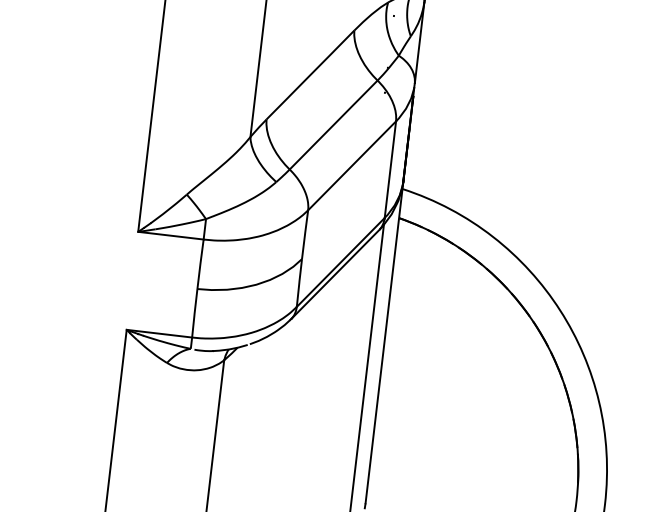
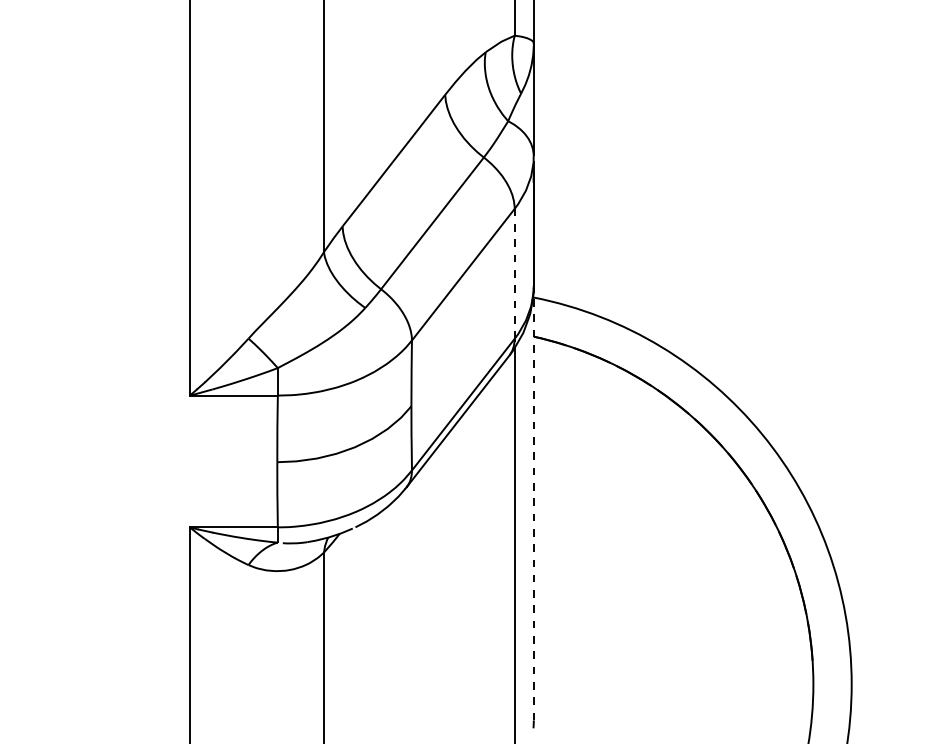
line: (390, 169) -> (514, 273), solid -> dashed
line: (387, 316) -> (533, 468), solid -> dashed

